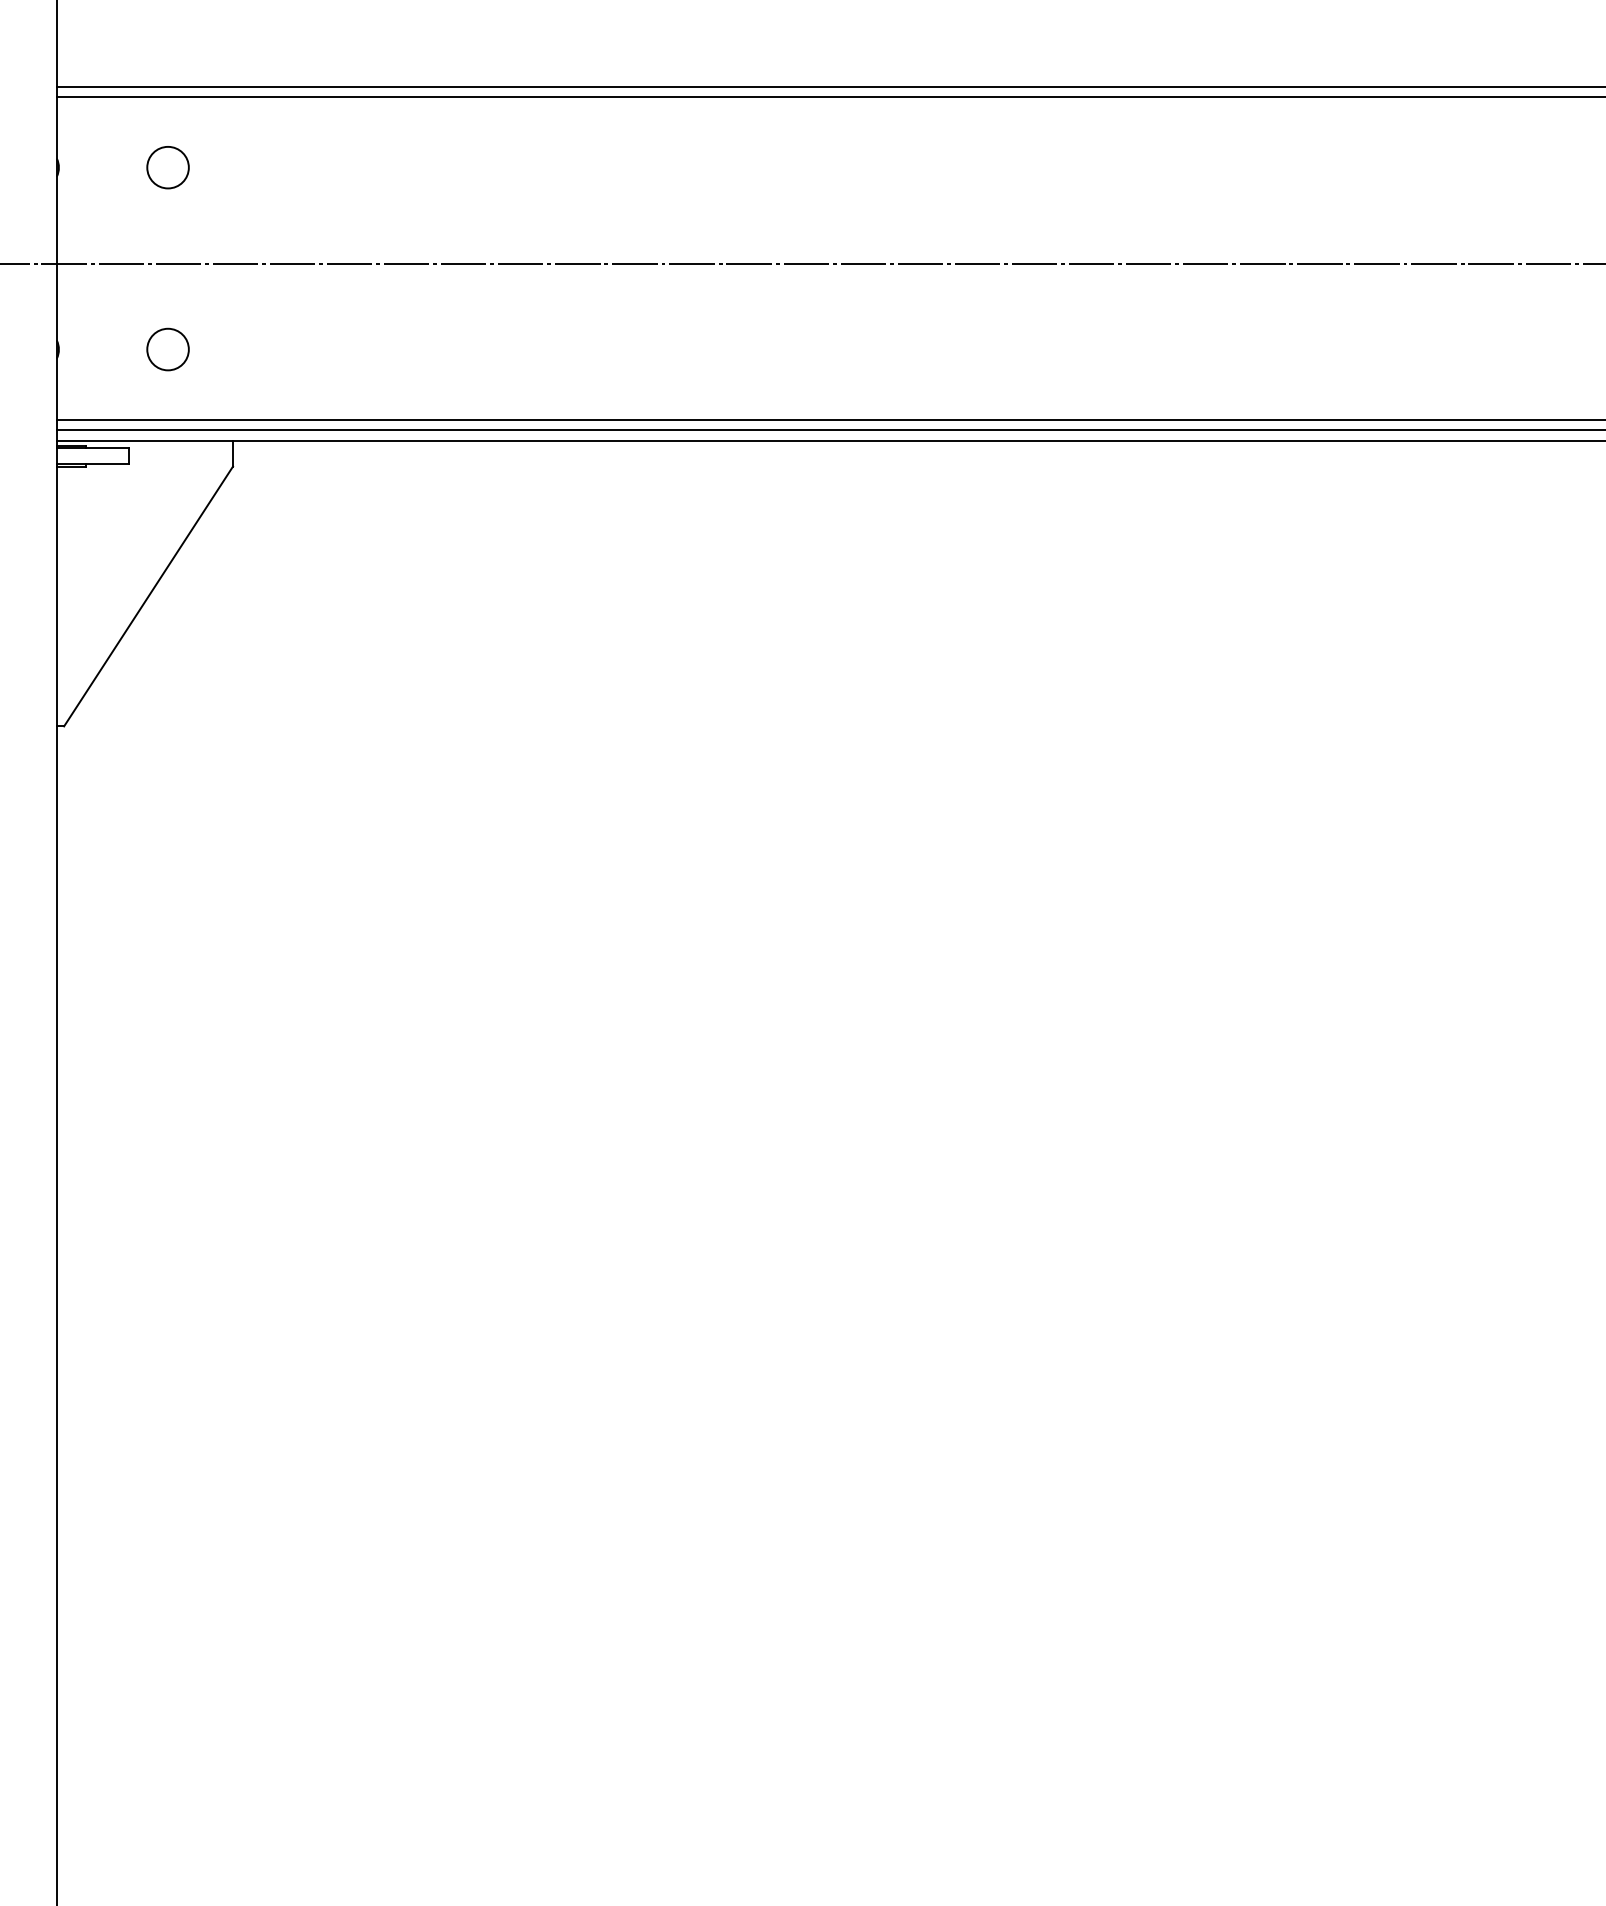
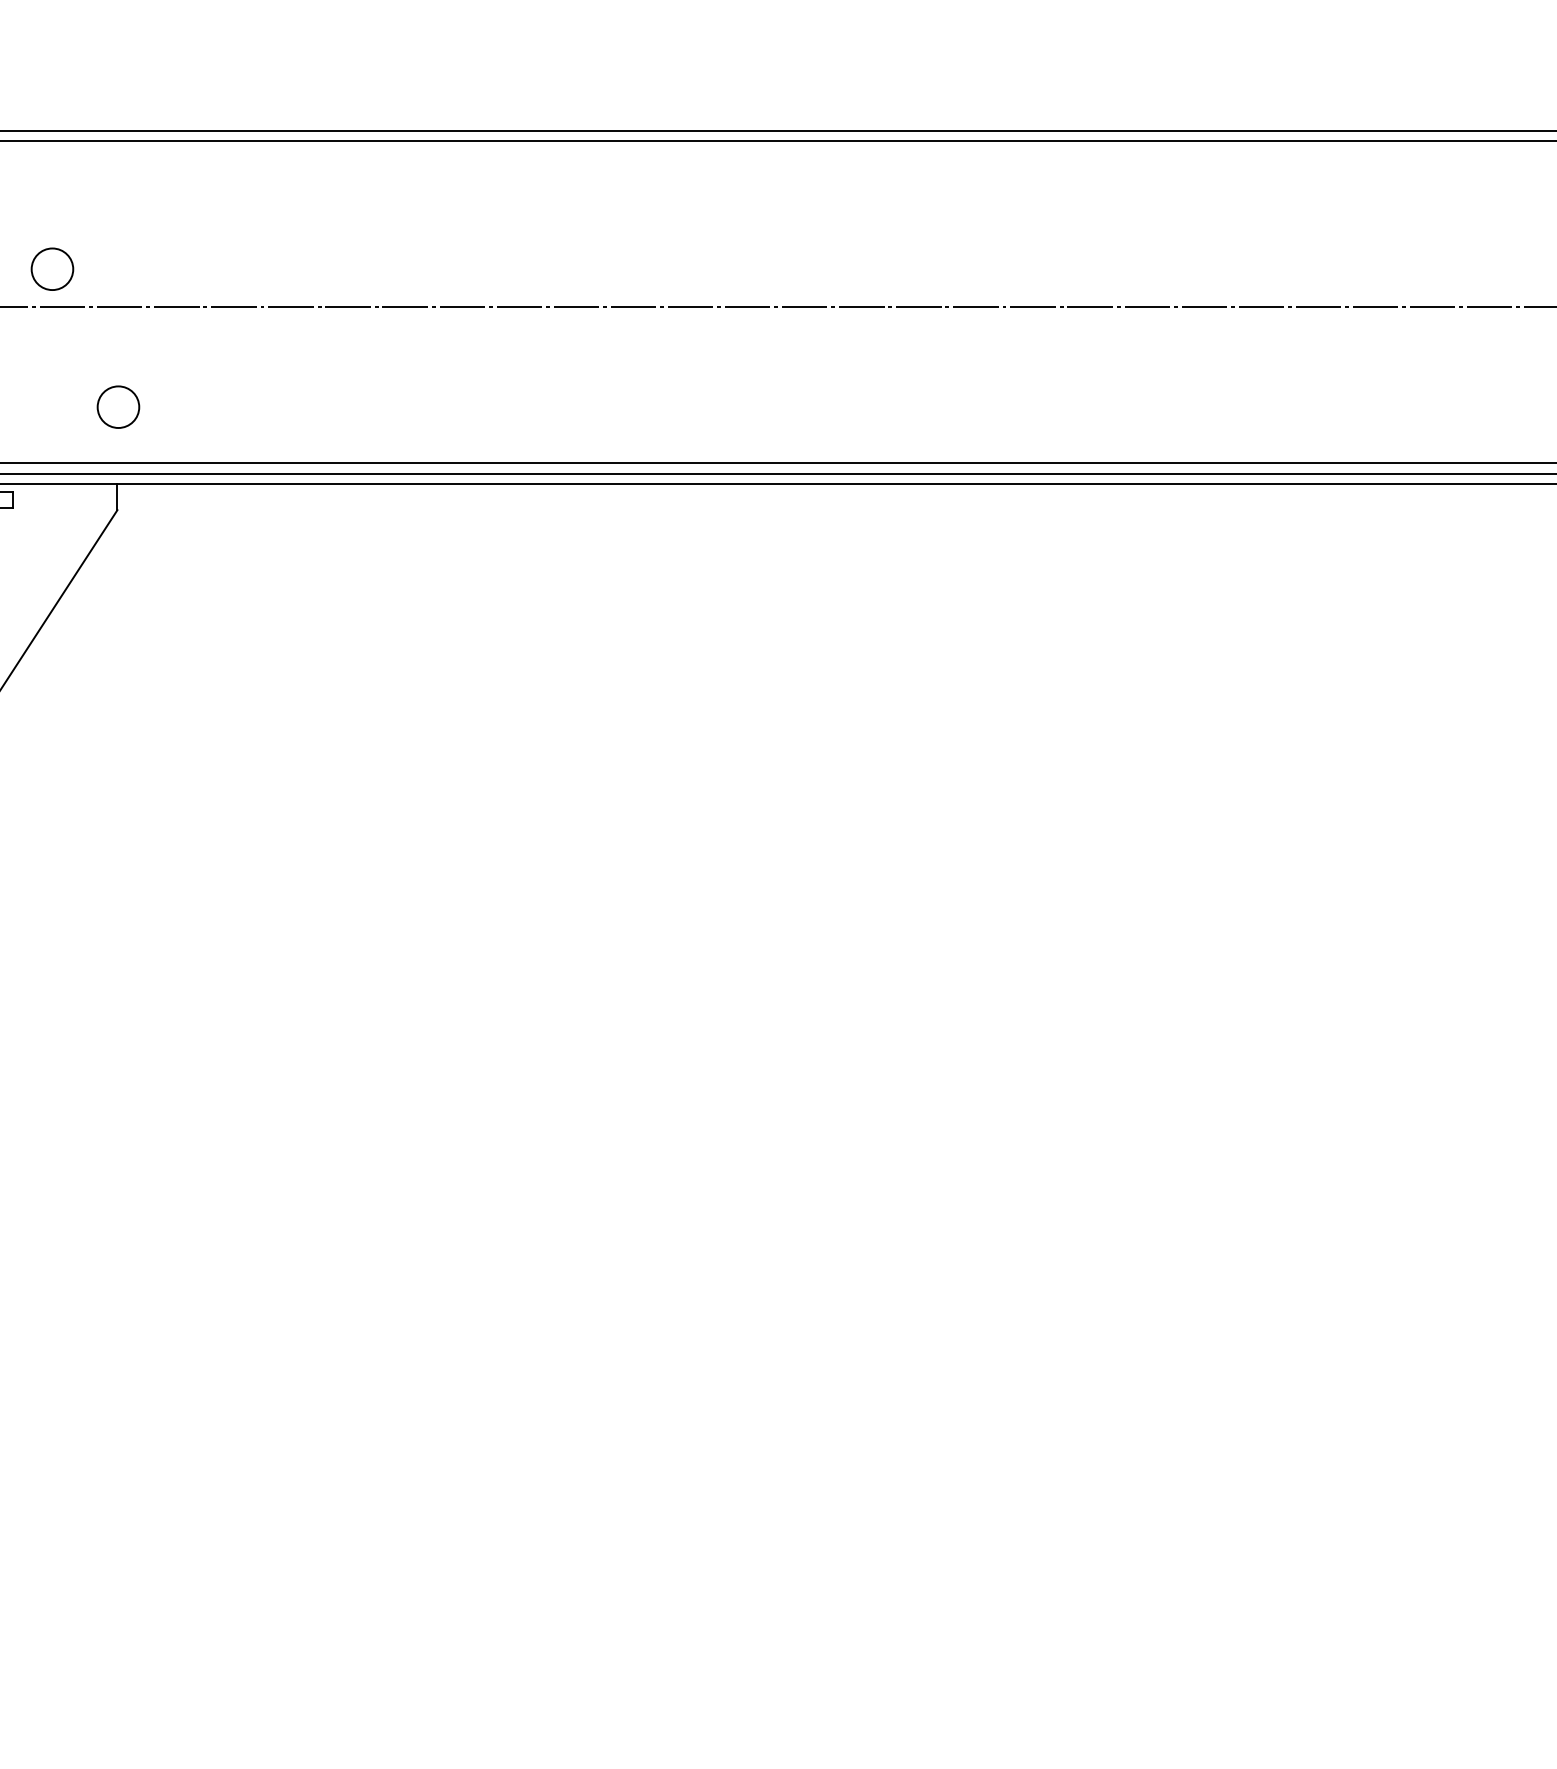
circle: (167, 167) -> (51, 269), moved
circle: (167, 349) -> (117, 407), moved

